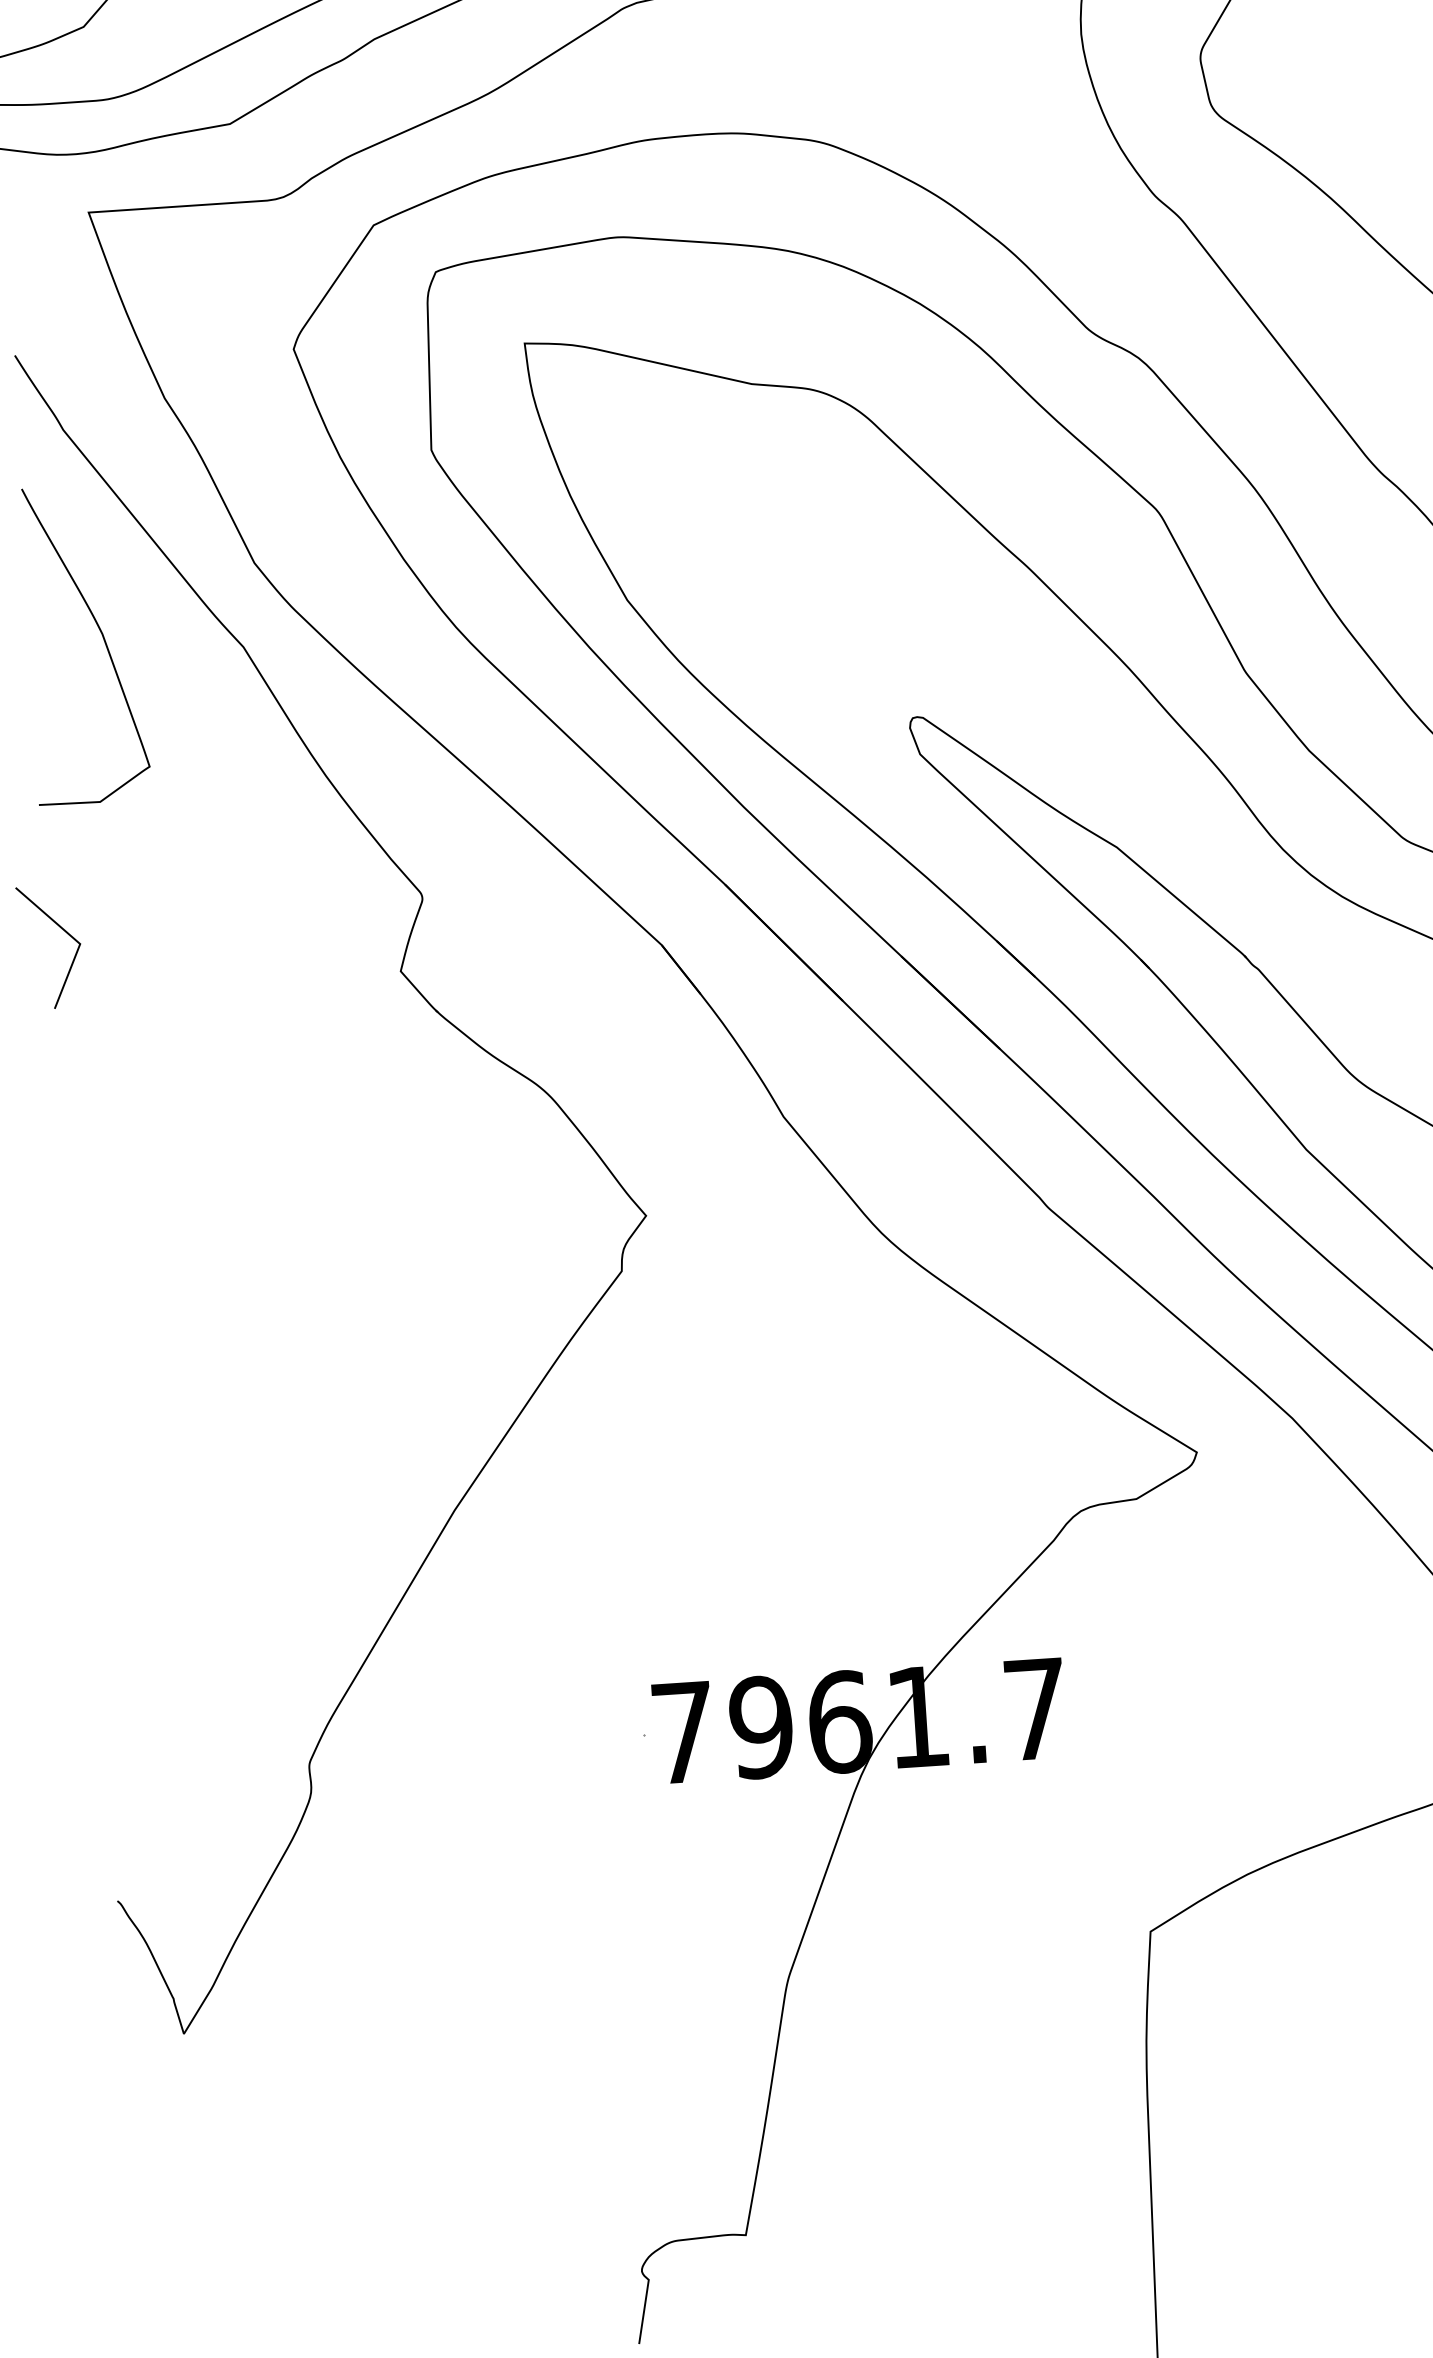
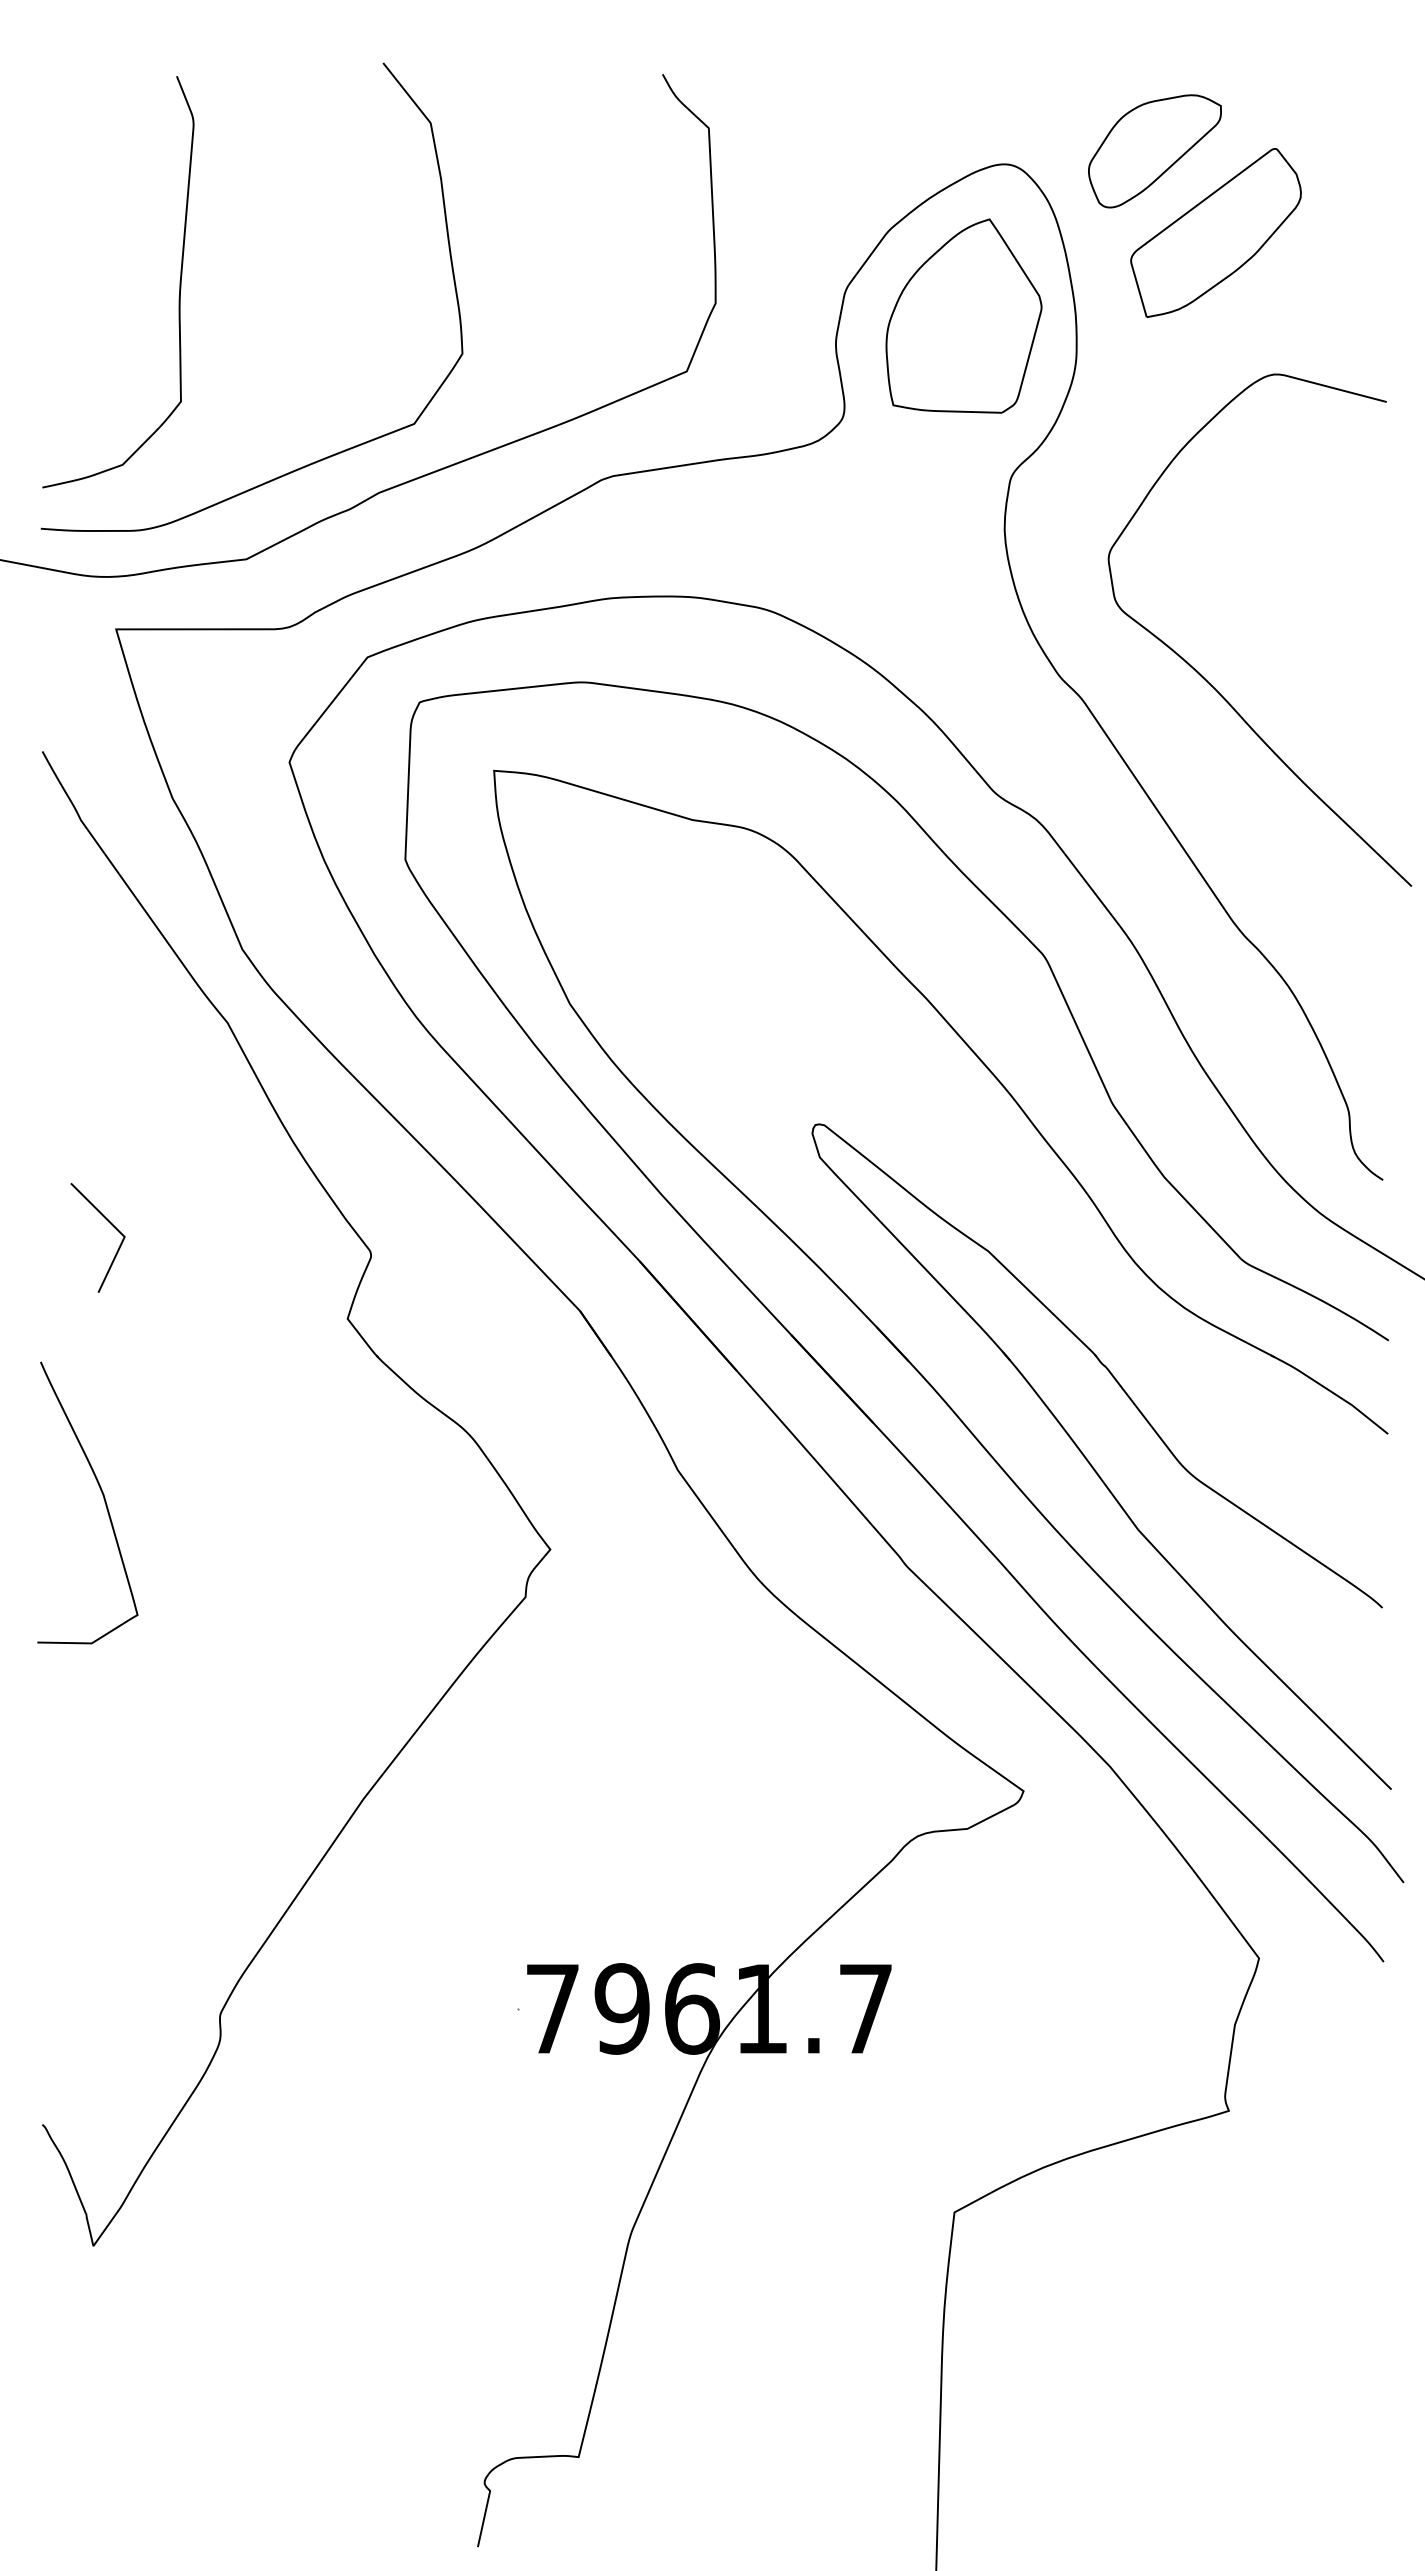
curve: (102, 639) -> (103, 1499), moved
line: (63, 931) -> (110, 1224), moved

